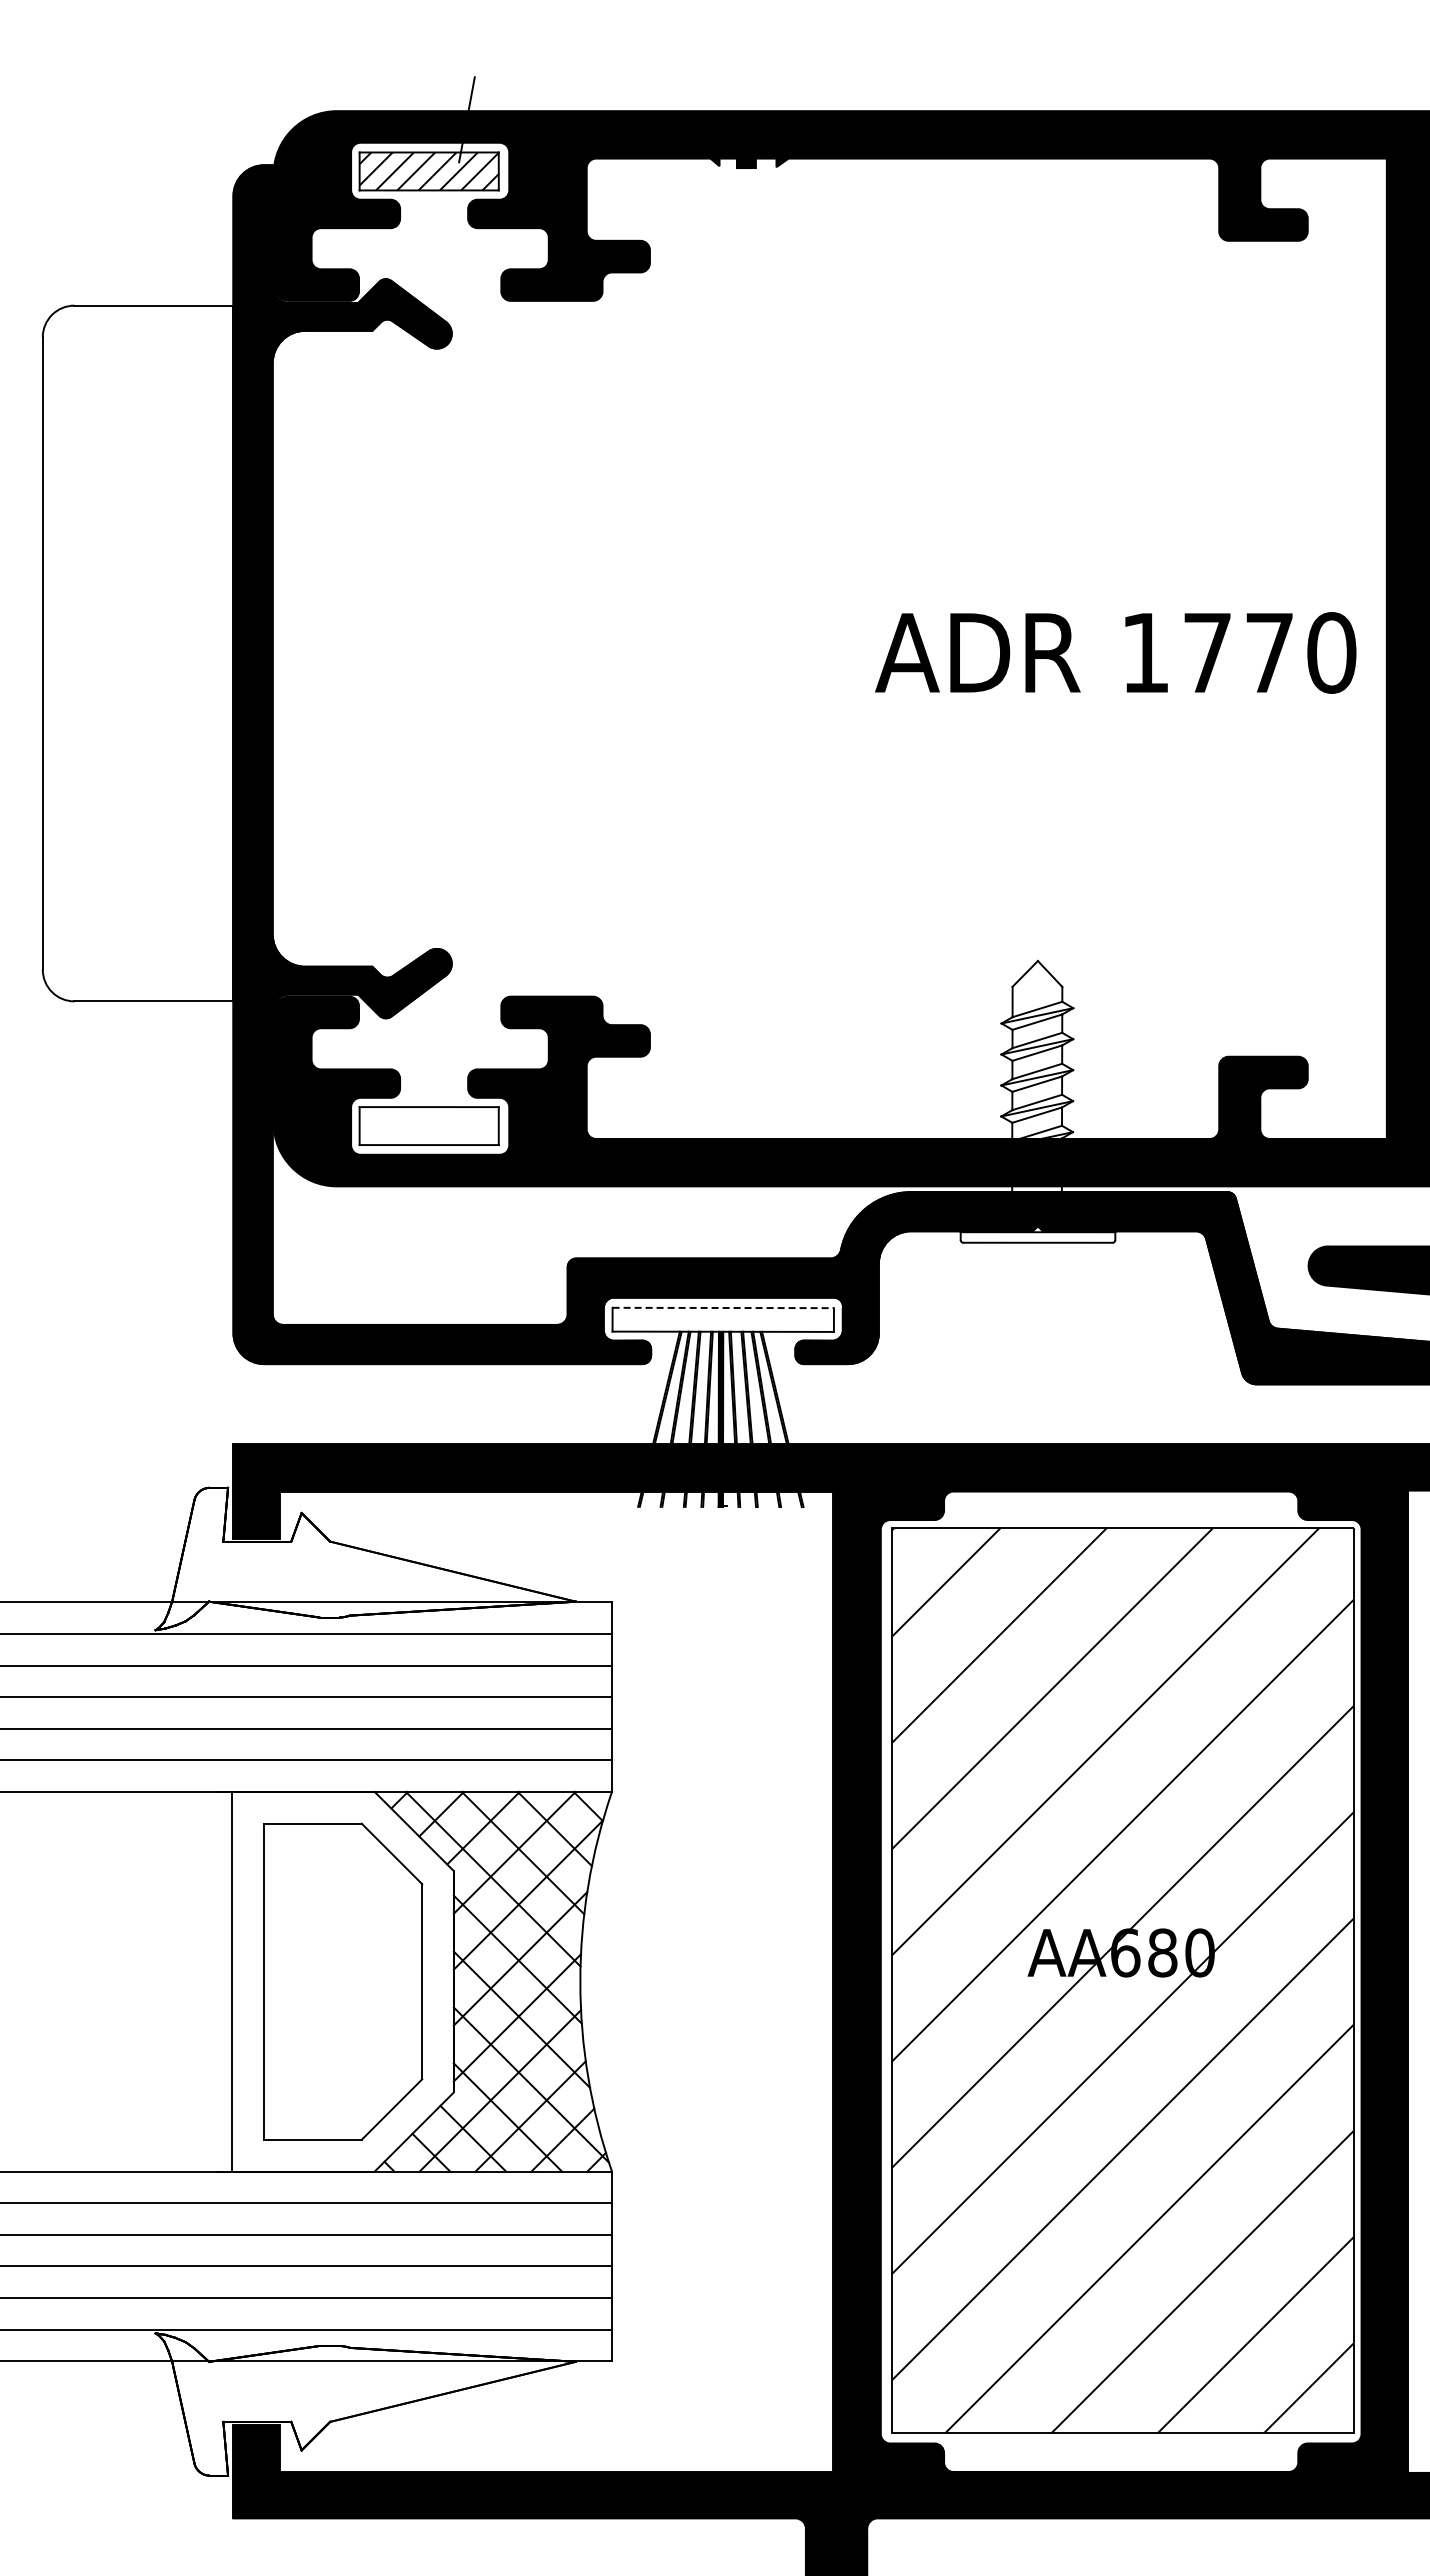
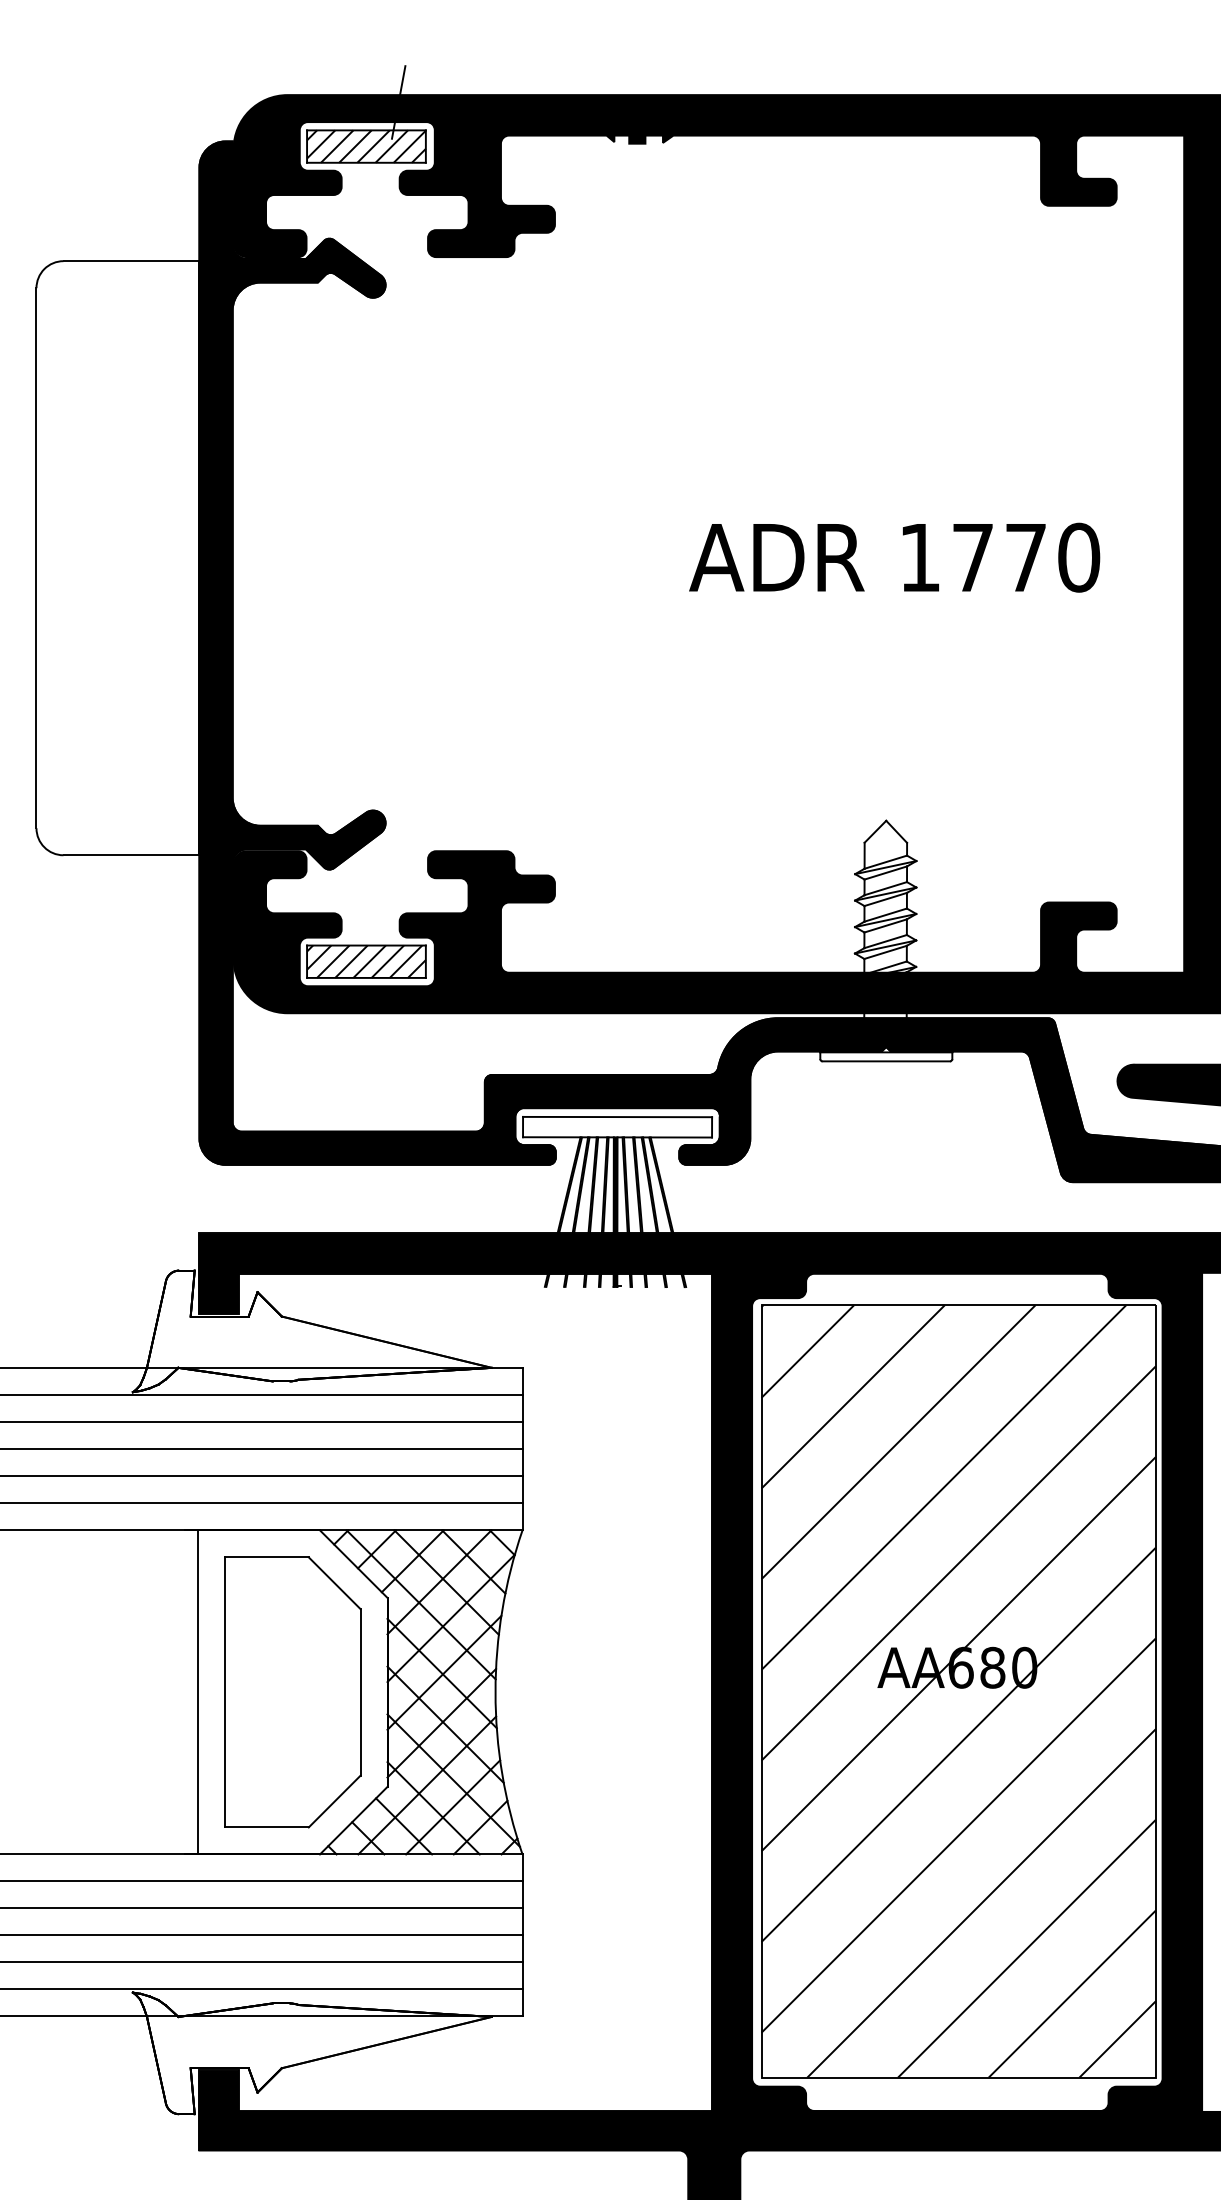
text: (1115, 652) -> (894, 557), moved
hatch: (428, 1126) -> (365, 962), added
line: (723, 1307) -> (617, 1116), dashed -> solid

